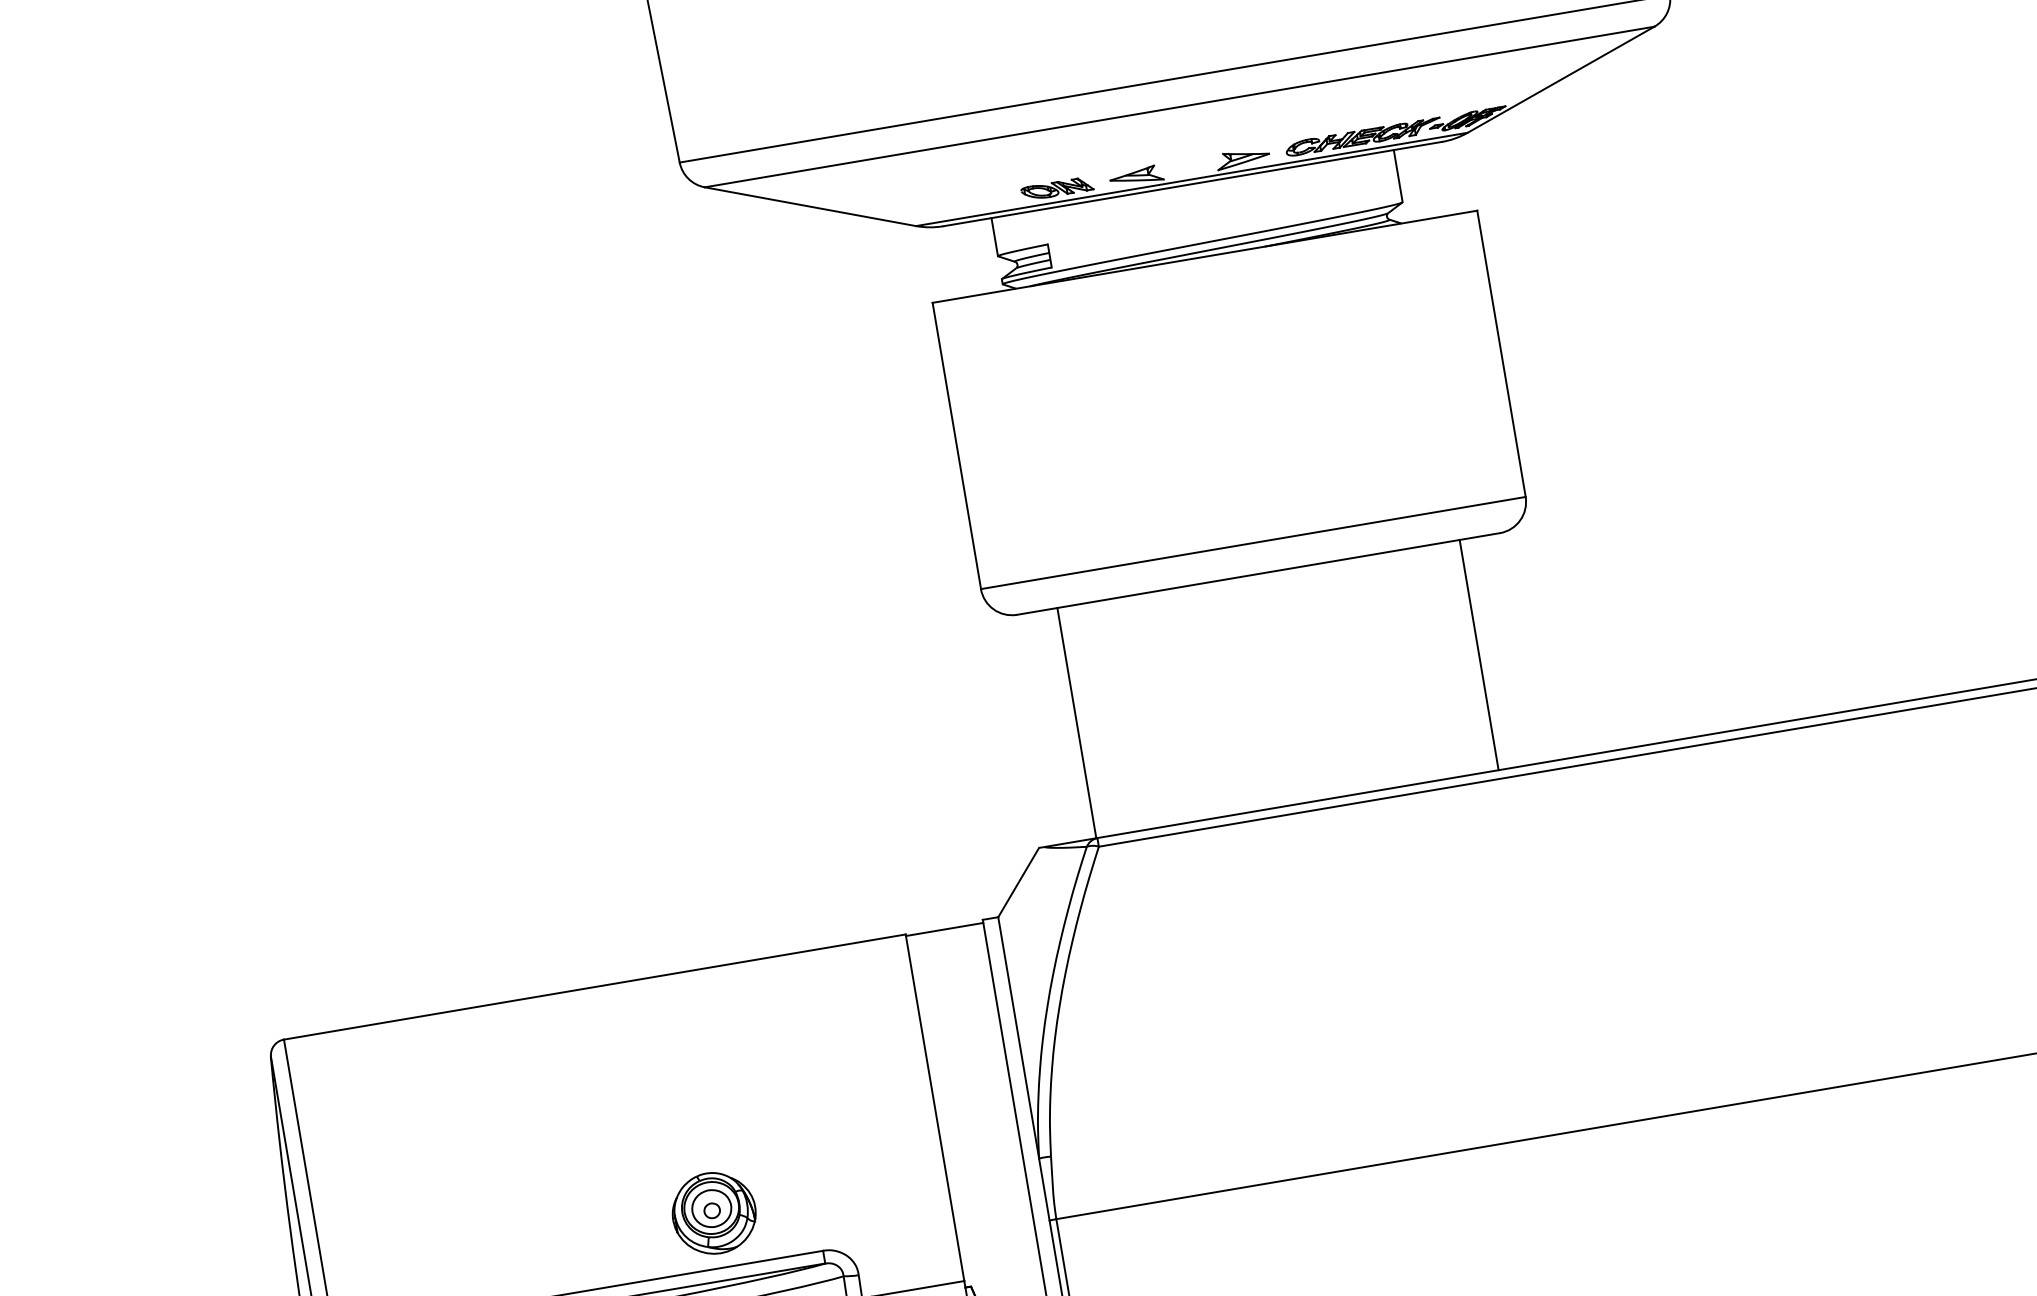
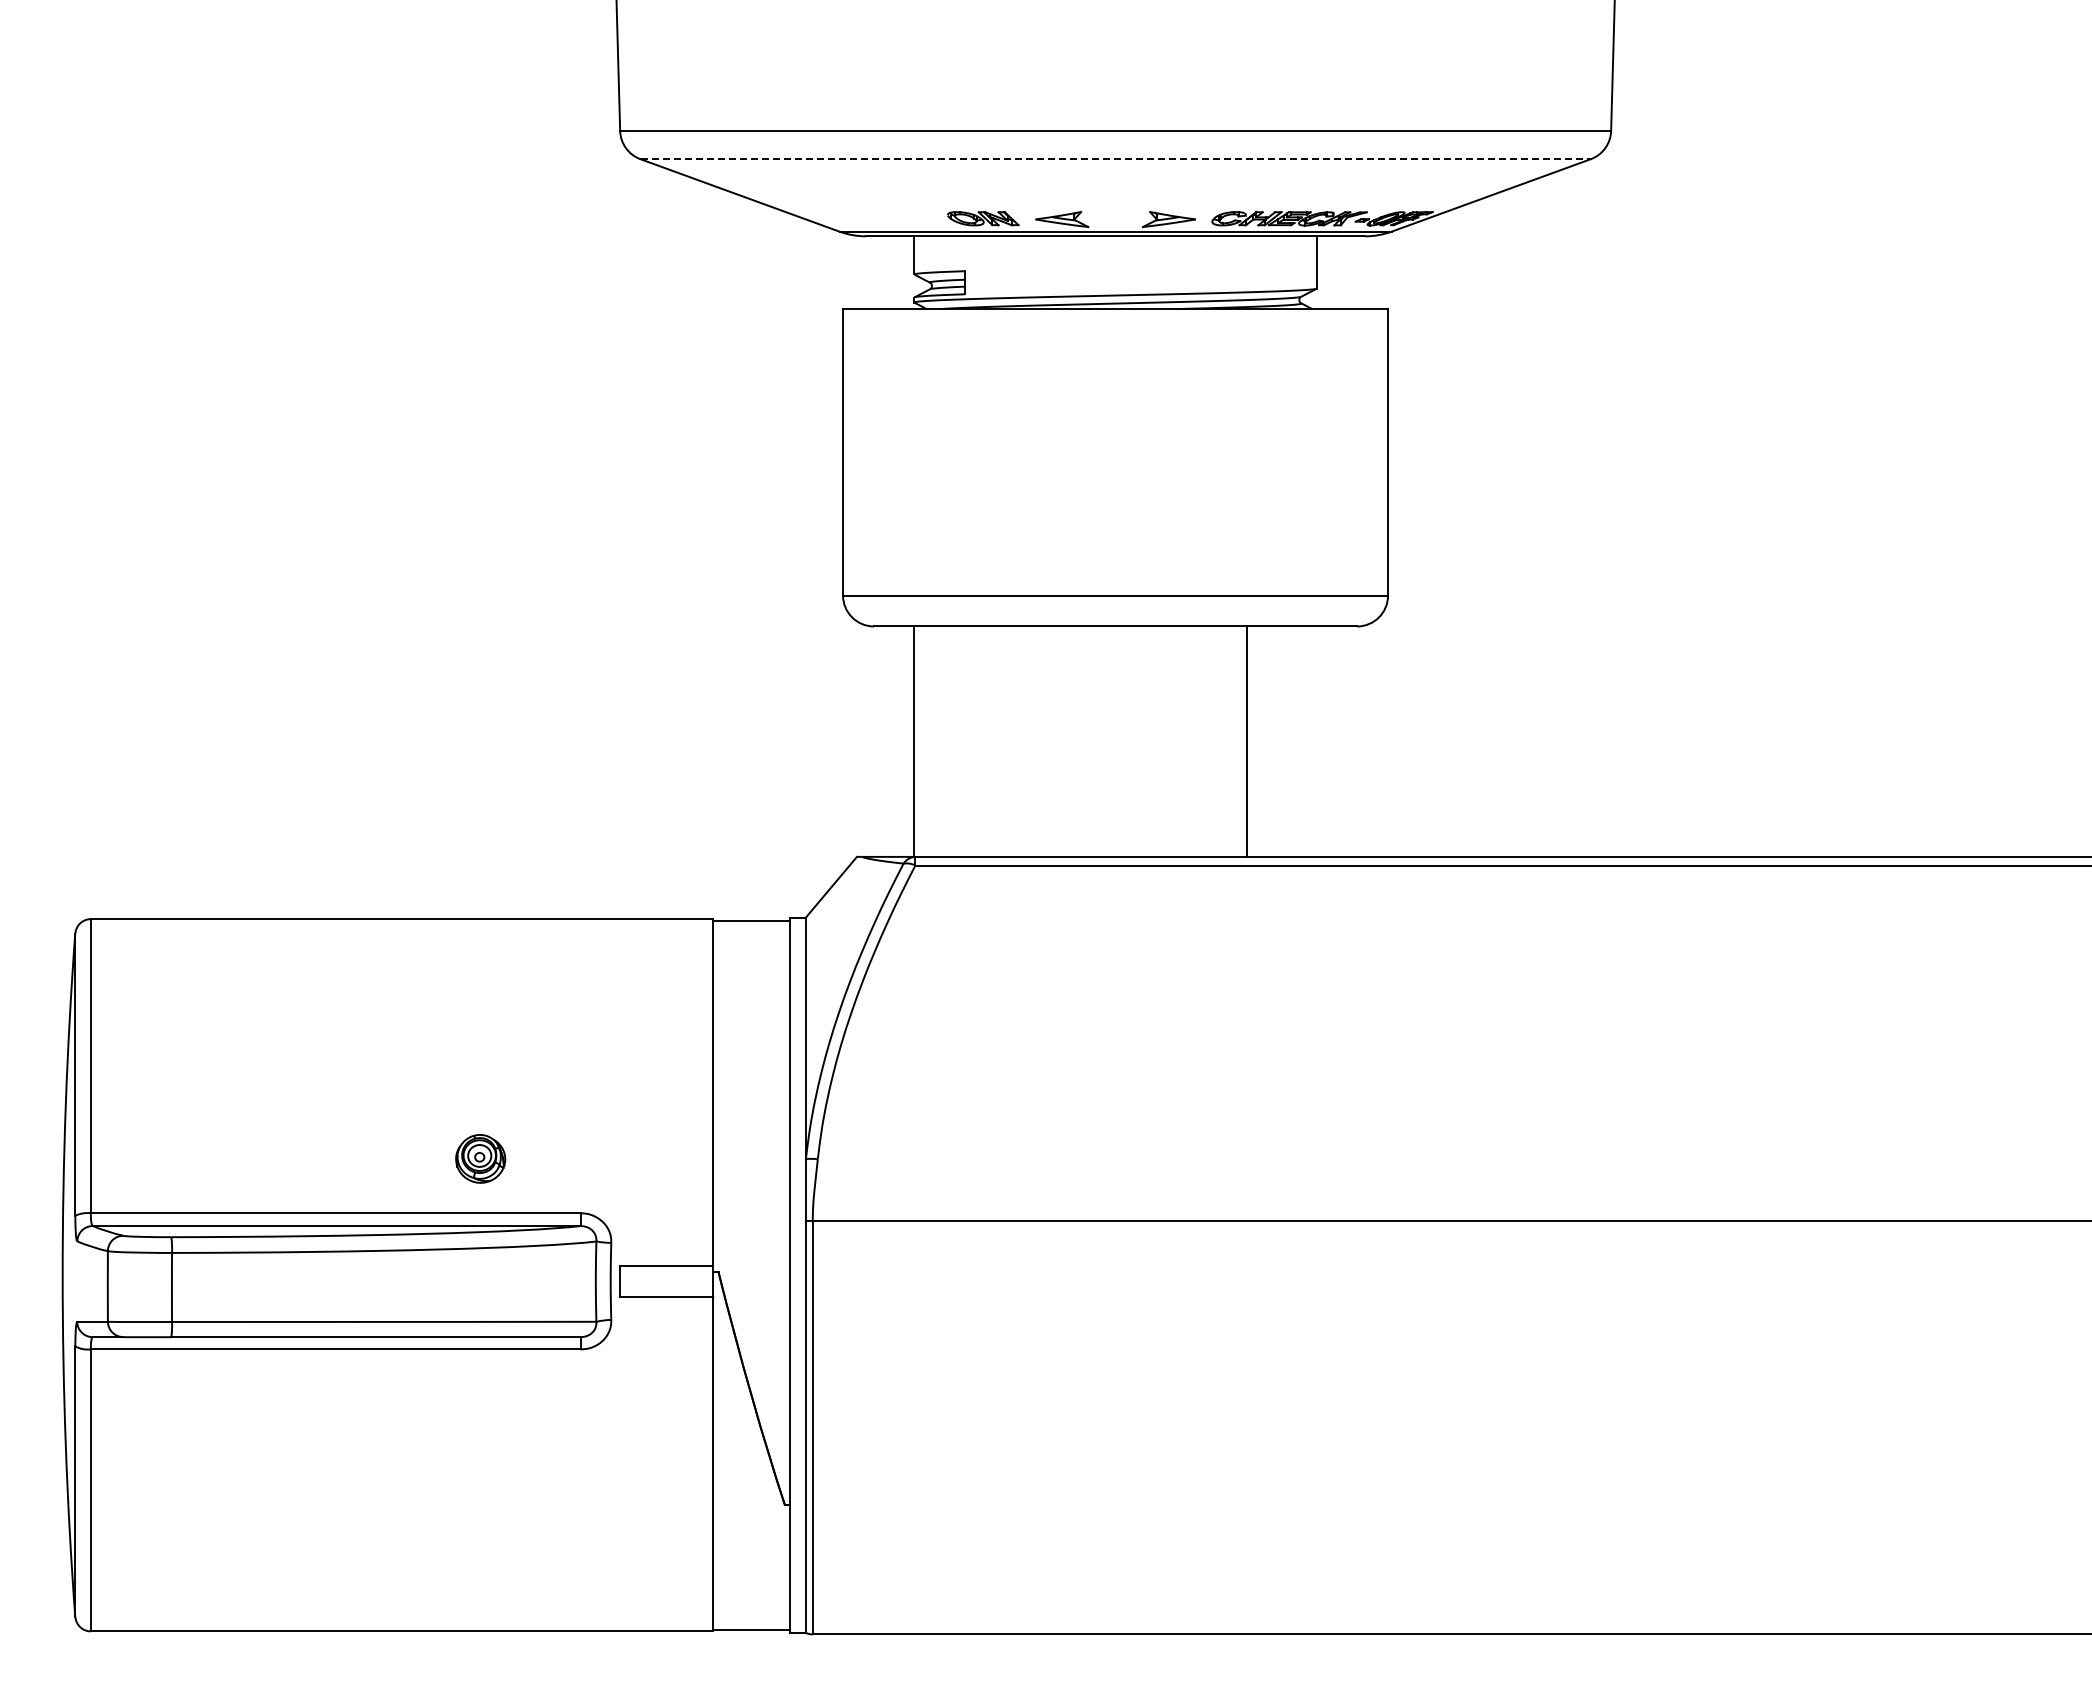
line: (1180, 107) -> (1116, 159), solid -> dashed
line: (1478, 654) -> (1246, 741), moved
part: (713, 1212) -> (480, 1158), size x0.6

